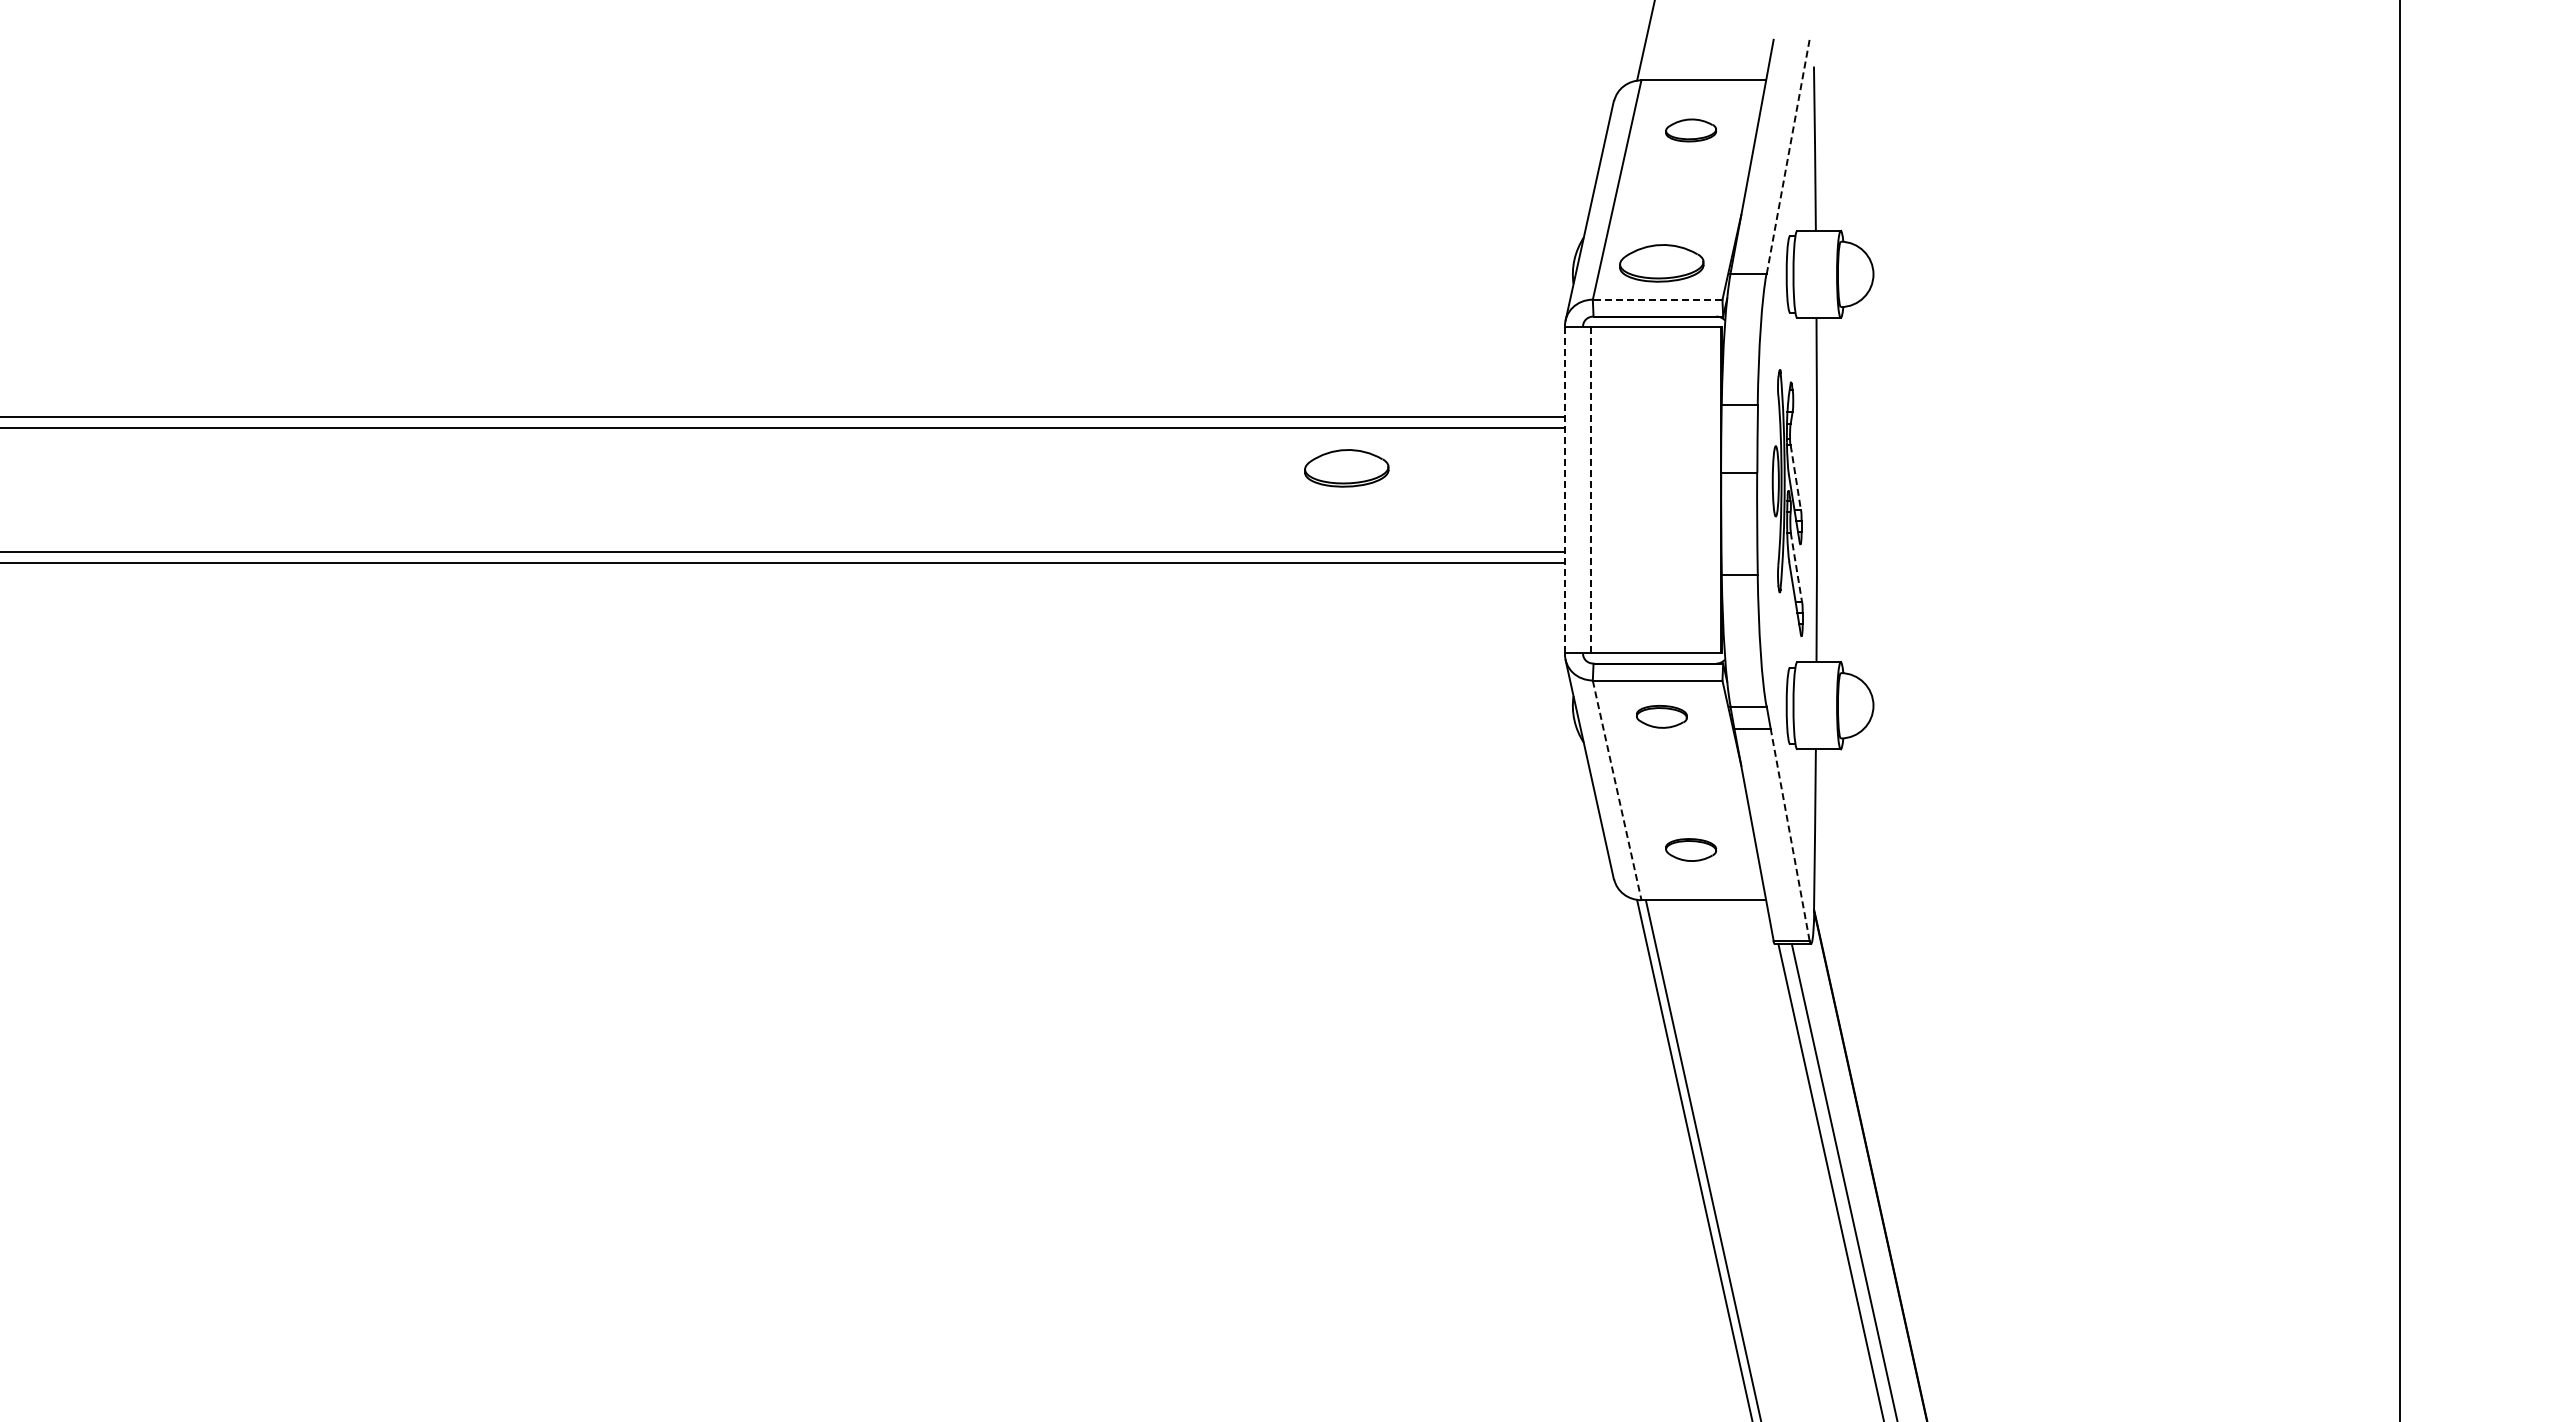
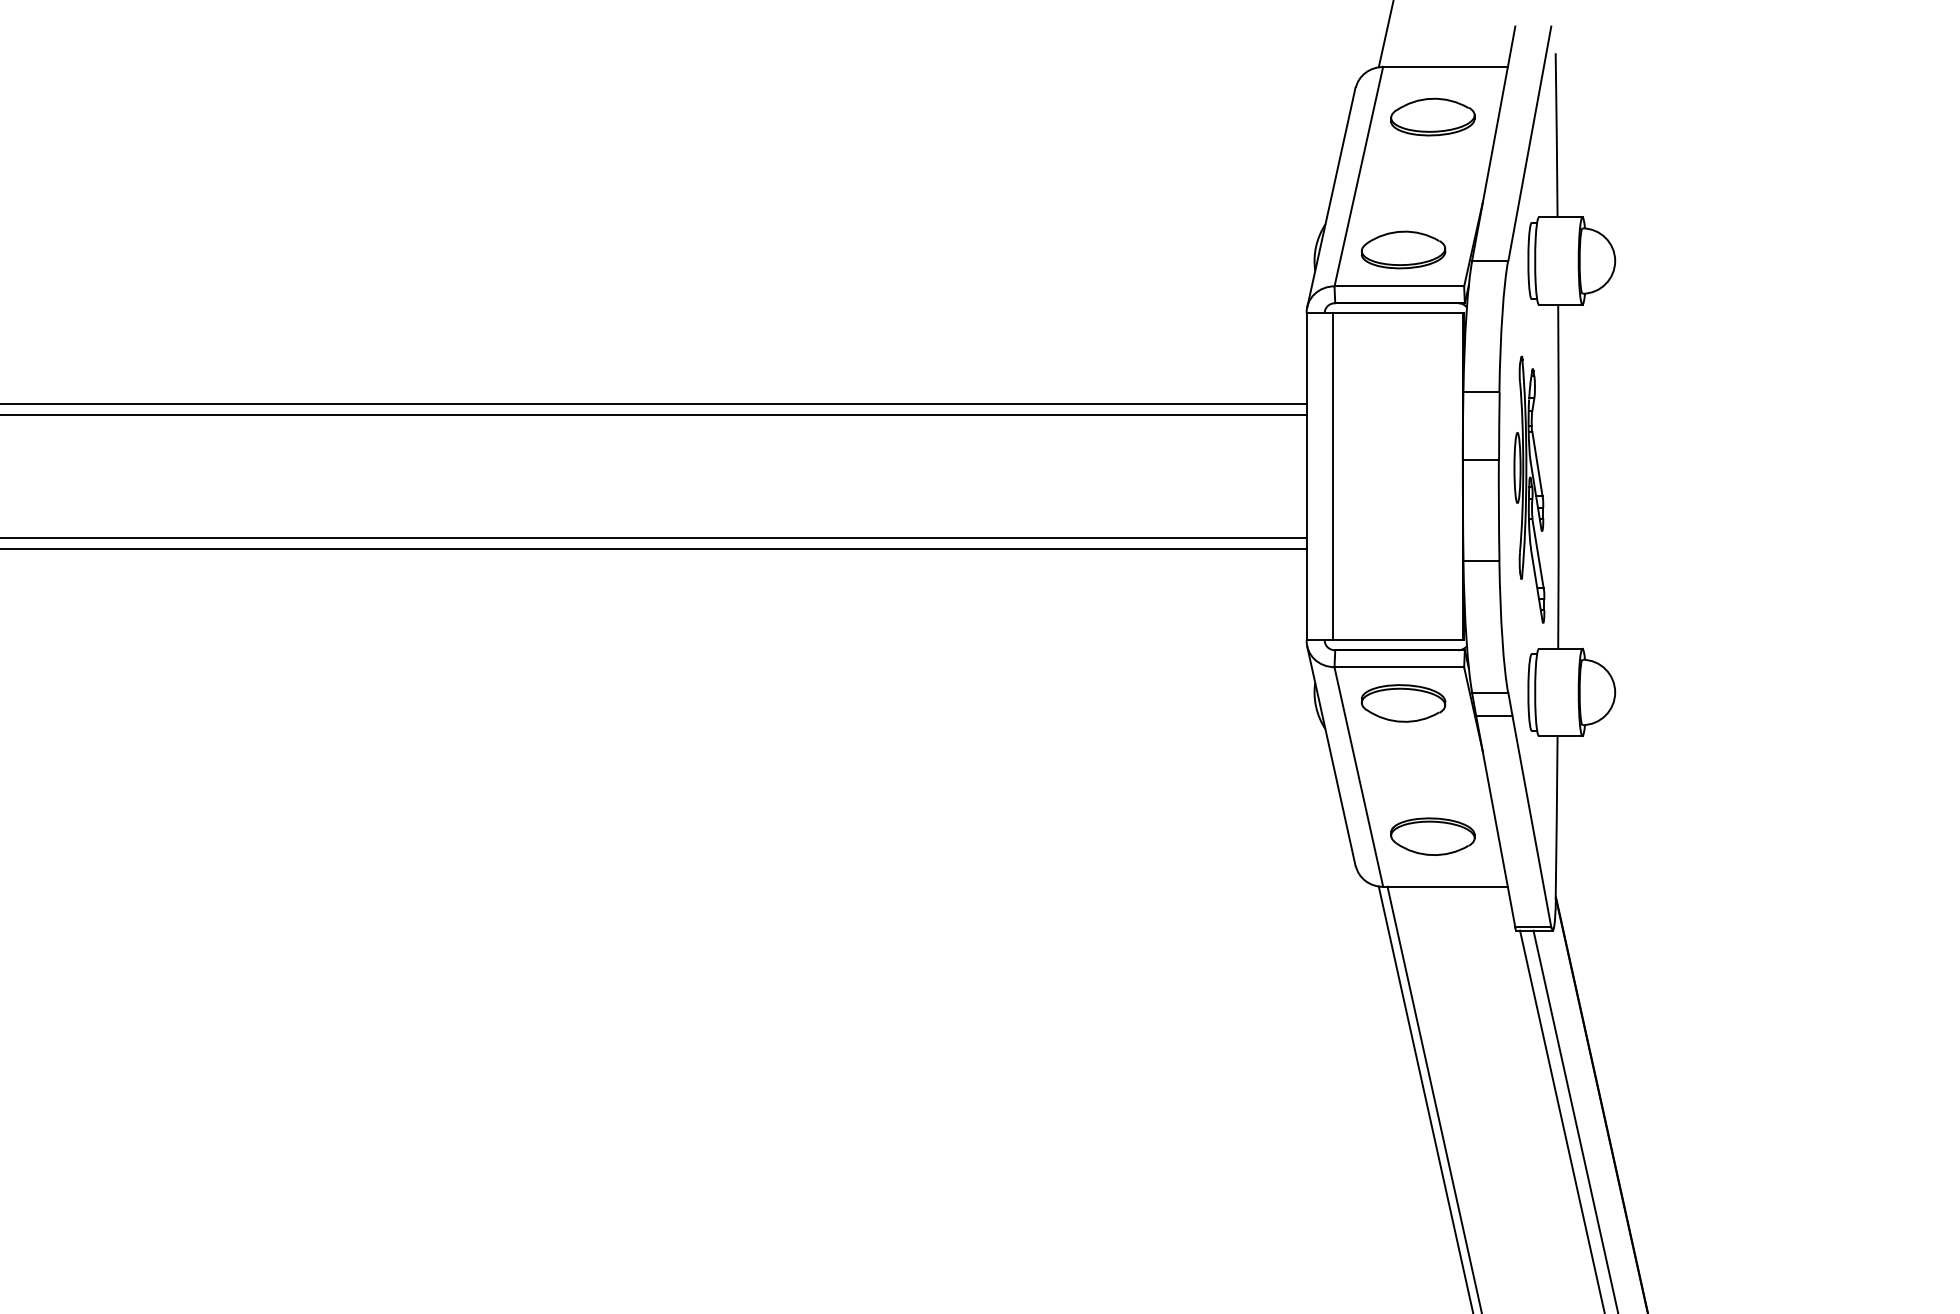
part: (1690, 130) -> (1432, 117), size x1.67
line: (1788, 156) -> (1530, 143), dashed -> solid
line: (1657, 299) -> (1399, 286), dashed -> solid
part: (1346, 468) -> (1088, 455), removed
line: (1795, 477) -> (1537, 464), dashed -> solid
line: (1564, 489) -> (1306, 476), dashed -> solid
line: (1591, 490) -> (1333, 477), dashed -> solid
line: (1796, 567) -> (1538, 554), dashed -> solid
part: (1661, 716) -> (1403, 703), size x1.67
line: (1617, 790) -> (1359, 777), dashed -> solid
line: (1790, 834) -> (1532, 821), dashed -> solid
part: (1690, 849) -> (1432, 836), size x1.67

